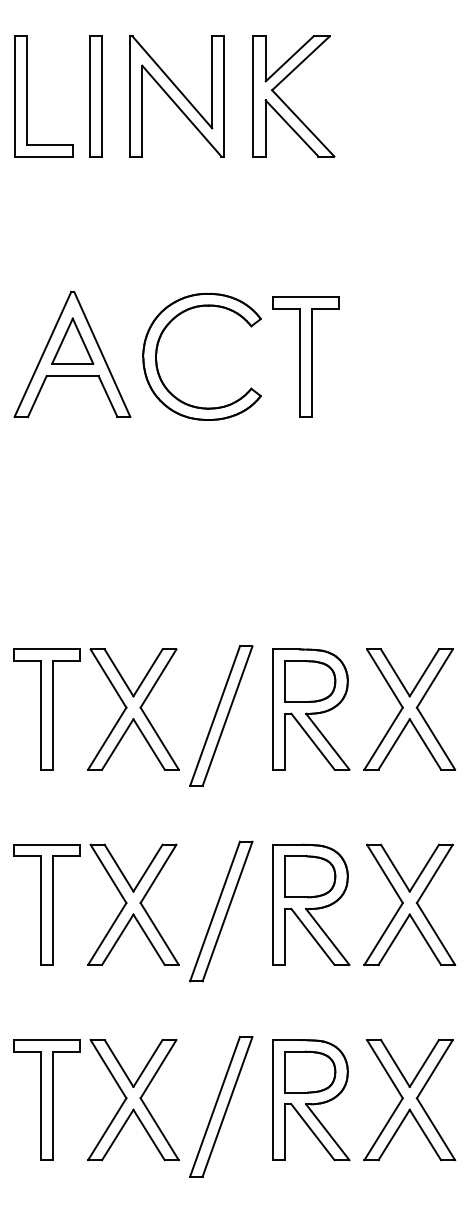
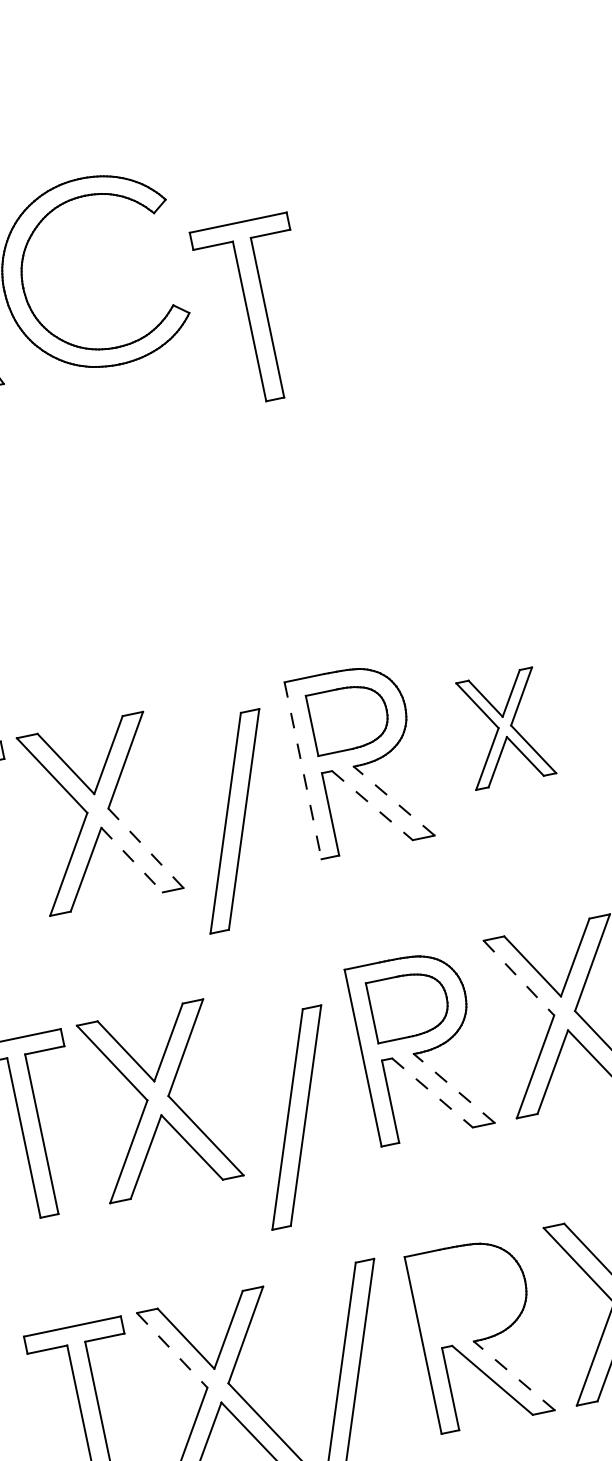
part: (305, 356) -> (255, 310), moved
part: (409, 709) -> (504, 728), size x0.6
line: (272, 710) -> (303, 772), solid -> dashed
part: (221, 715) -> (234, 820), moved
line: (159, 738) -> (145, 848), solid -> dashed
line: (327, 741) -> (393, 800), solid -> dashed
line: (313, 742) -> (373, 806), solid -> dashed
line: (149, 744) -> (132, 860), solid -> dashed
line: (385, 874) -> (519, 978), solid -> dashed
part: (221, 911) -> (297, 1117), moved
line: (327, 936) -> (453, 1087), solid -> dashed
line: (313, 937) -> (433, 1093), solid -> dashed
line: (108, 1069) -> (172, 1350), solid -> dashed
part: (310, 1071) -> (470, 1291), removed
line: (327, 1131) -> (513, 1374), solid -> dashed

